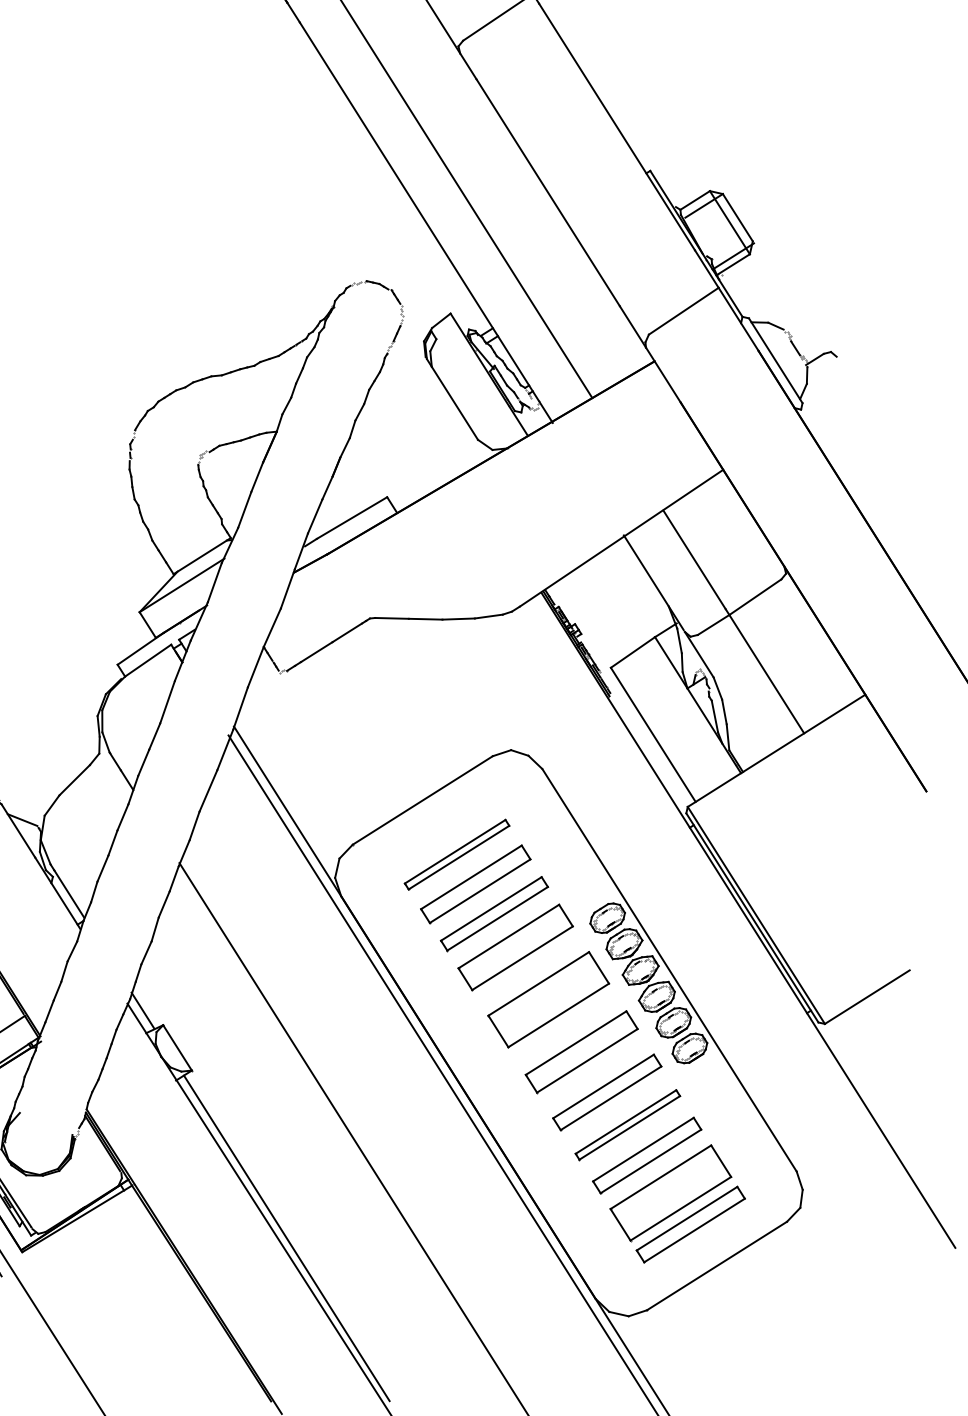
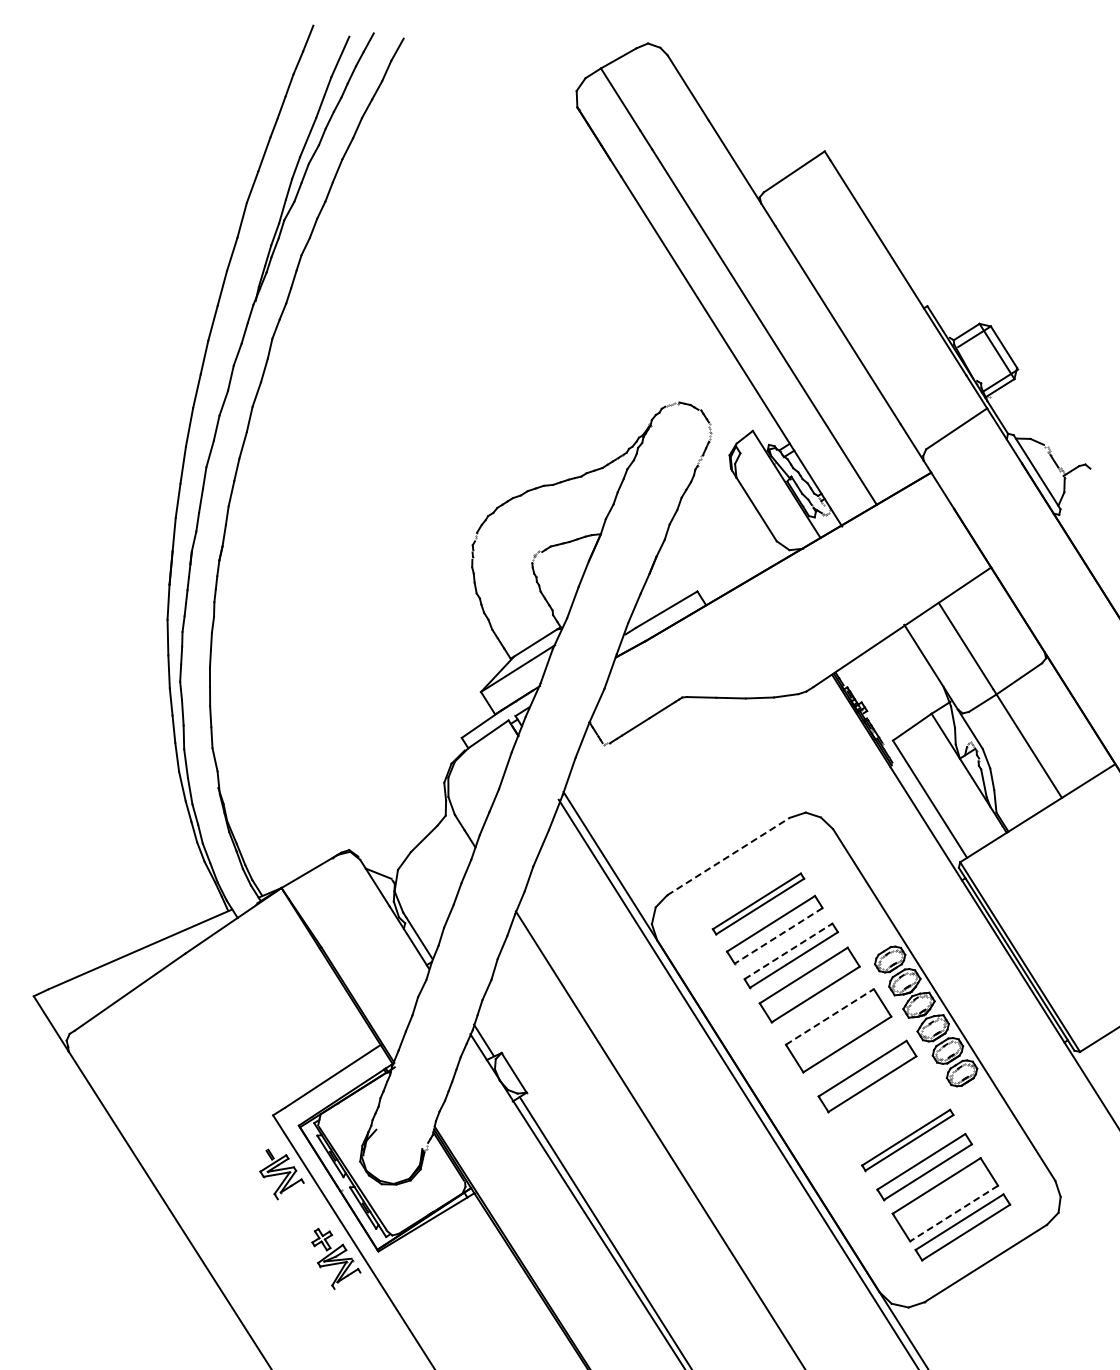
line: (422, 800) -> (728, 856), solid -> dashed
line: (479, 891) -> (778, 936), solid -> dashed
line: (491, 909) -> (788, 951), solid -> dashed
line: (539, 983) -> (830, 1016), solid -> dashed
part: (606, 1092) -> (889, 1111), removed
line: (680, 1208) -> (953, 1213), solid -> dashed

